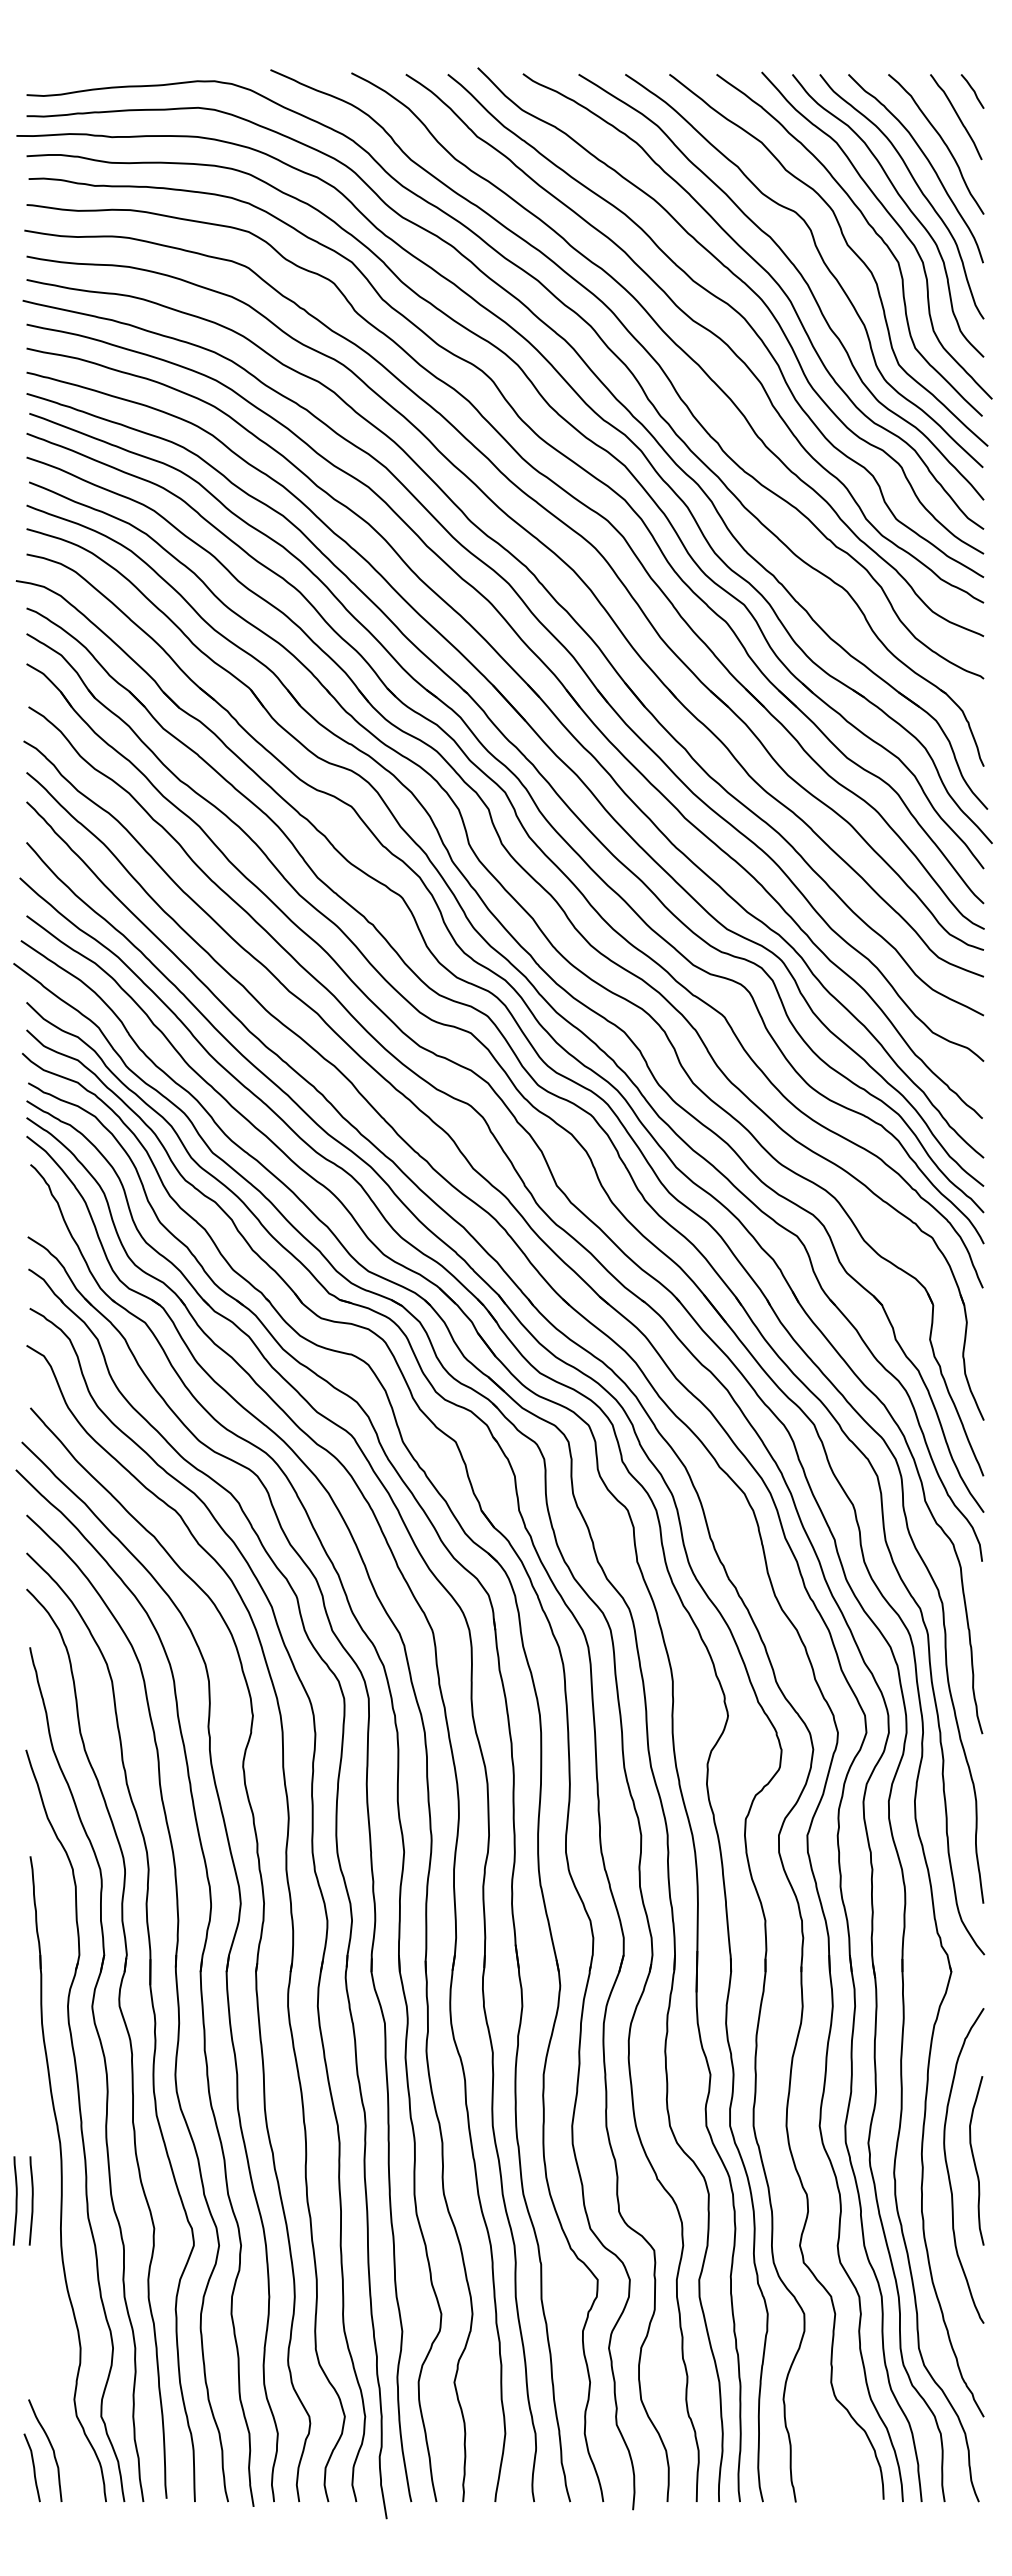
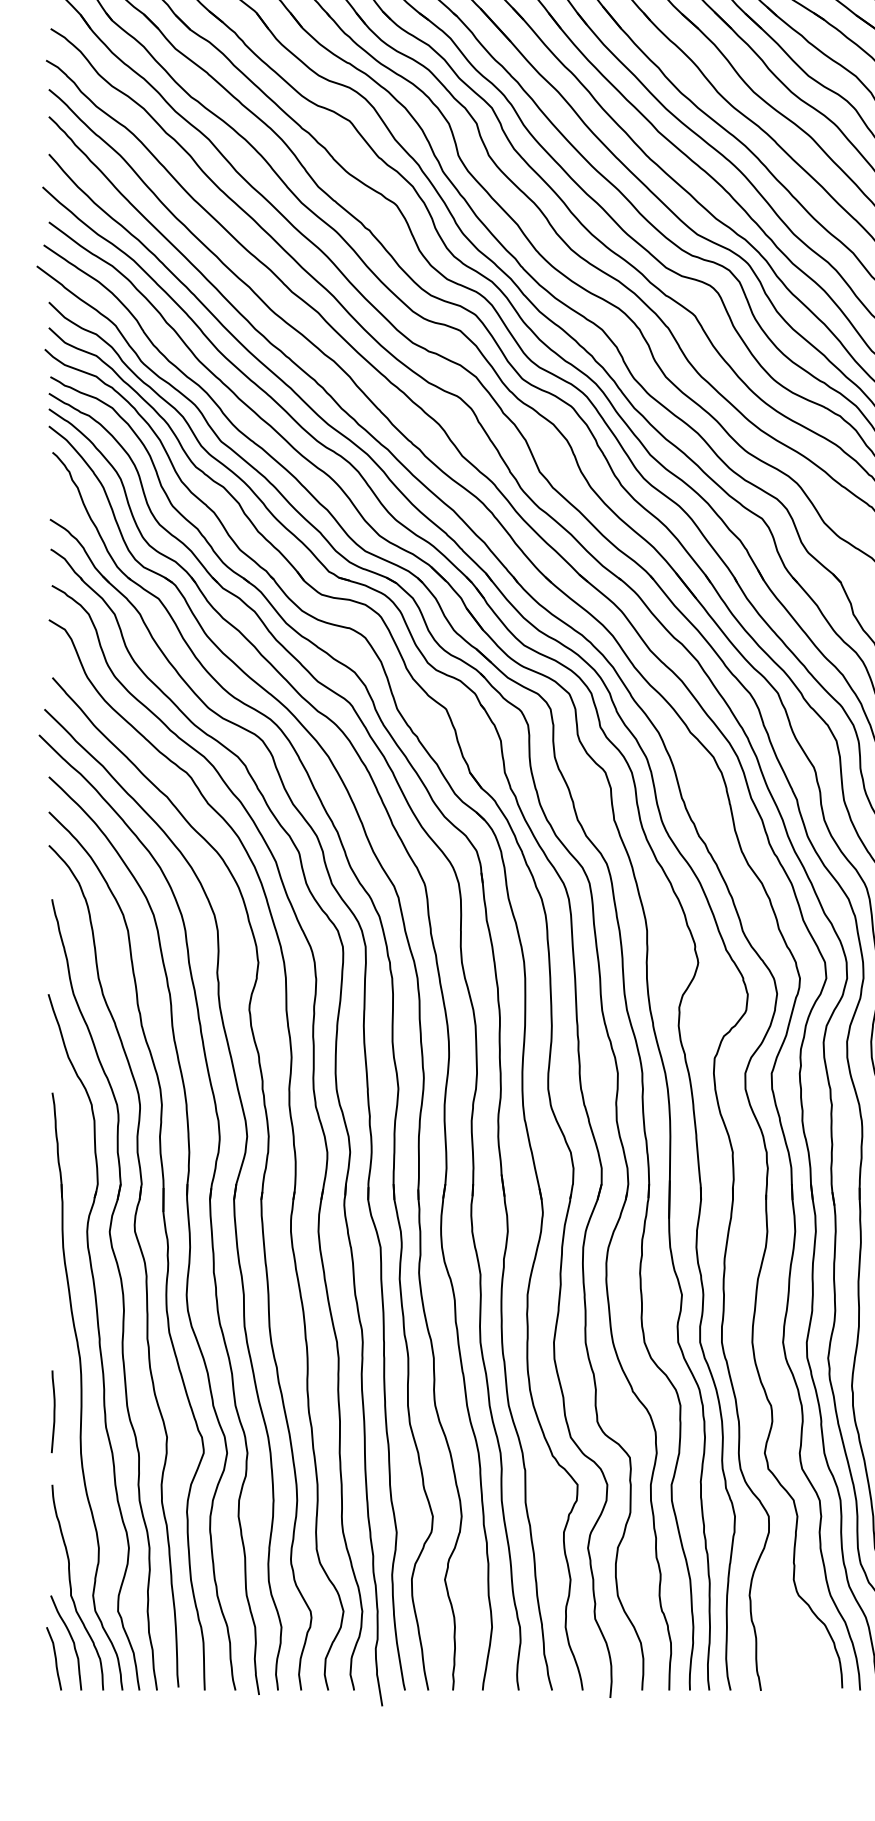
curve: (15, 2200) -> (38, 1411), removed
curve: (51, 2391) -> (71, 1588), added

